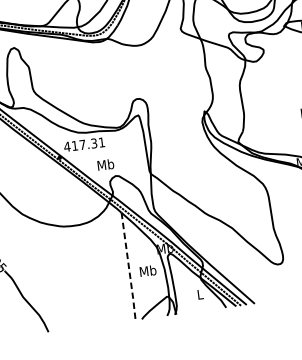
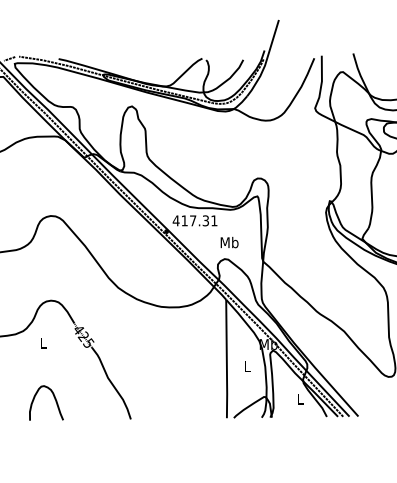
text: (105, 164) -> (229, 242), moved
line: (128, 267) -> (226, 360), dashed -> solid
text: (148, 271) -> (247, 366), Mb -> L

